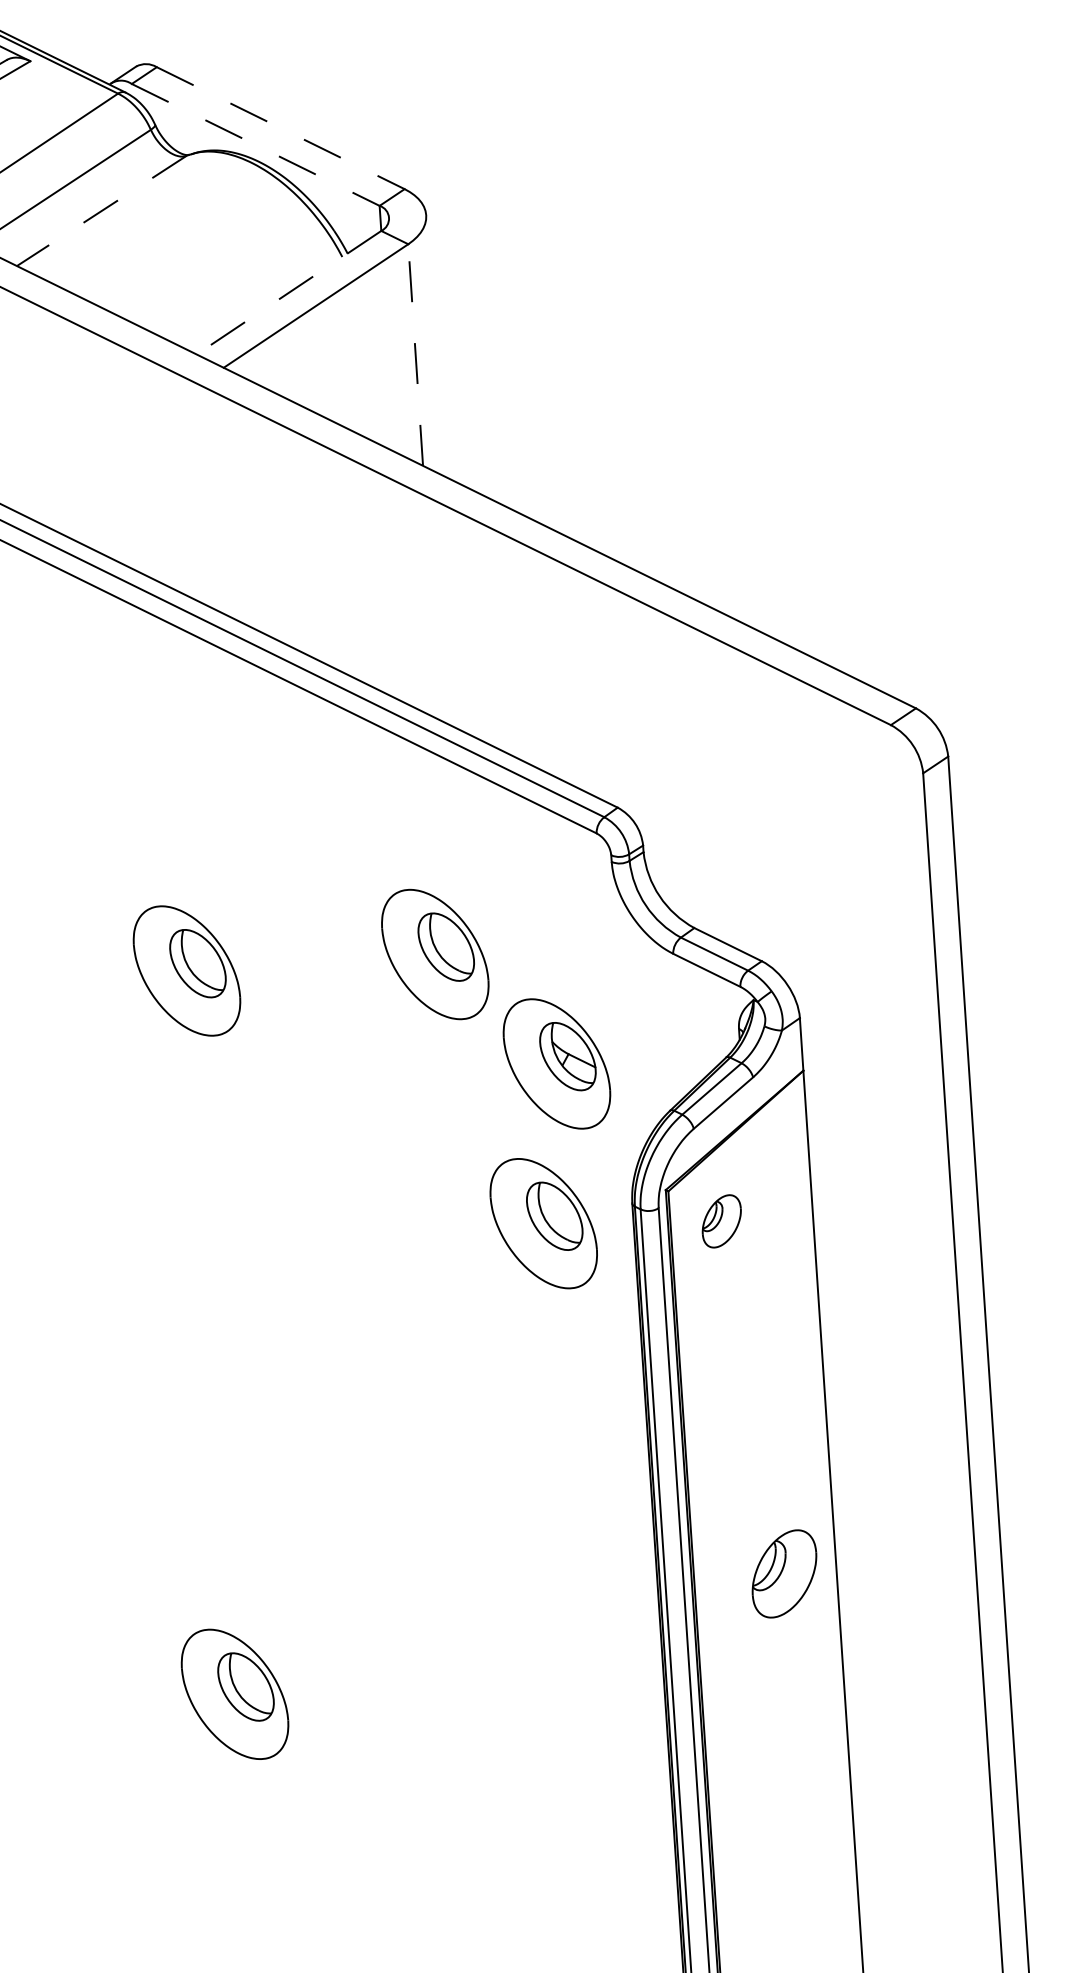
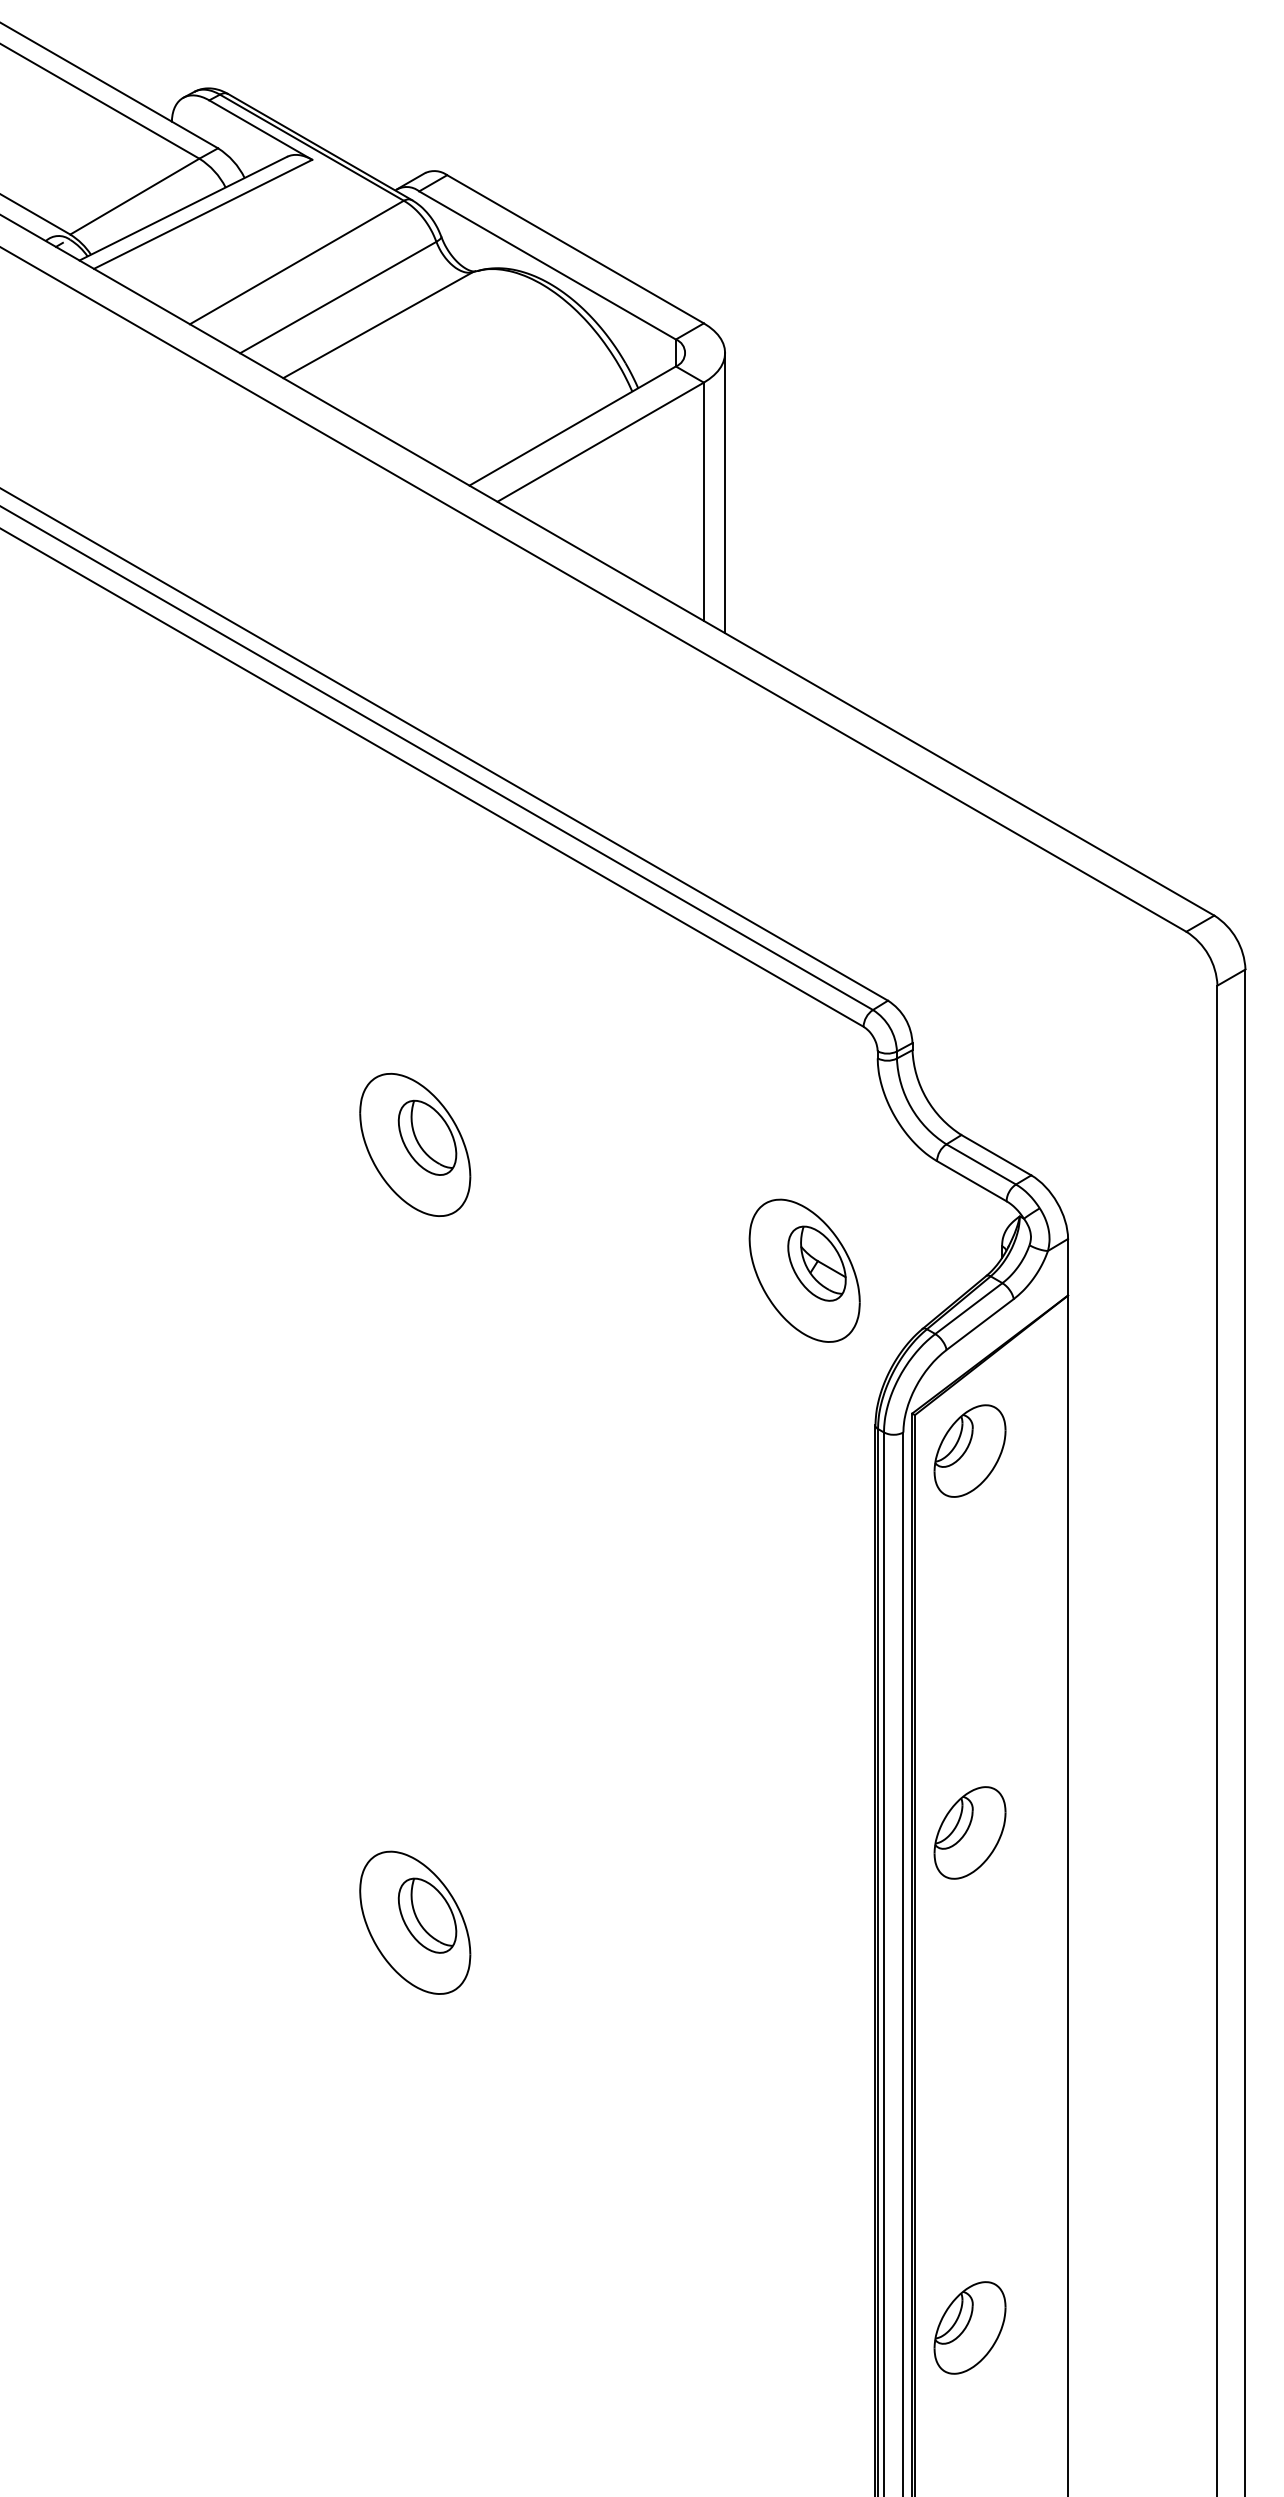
line: (280, 128) -> (575, 249), dashed -> solid
line: (256, 144) -> (548, 265), dashed -> solid
line: (102, 211) -> (378, 325), dashed -> solid
line: (288, 293) -> (572, 426), dashed -> solid
line: (435, 345) -> (725, 492), added
line: (415, 354) -> (703, 501), dashed -> solid
part: (435, 954) -> (682, 1144), removed
part: (721, 1220) -> (969, 1450), size x1.67
part: (543, 1223) -> (779, 1440), removed
part: (783, 1573) -> (969, 1832), moved

